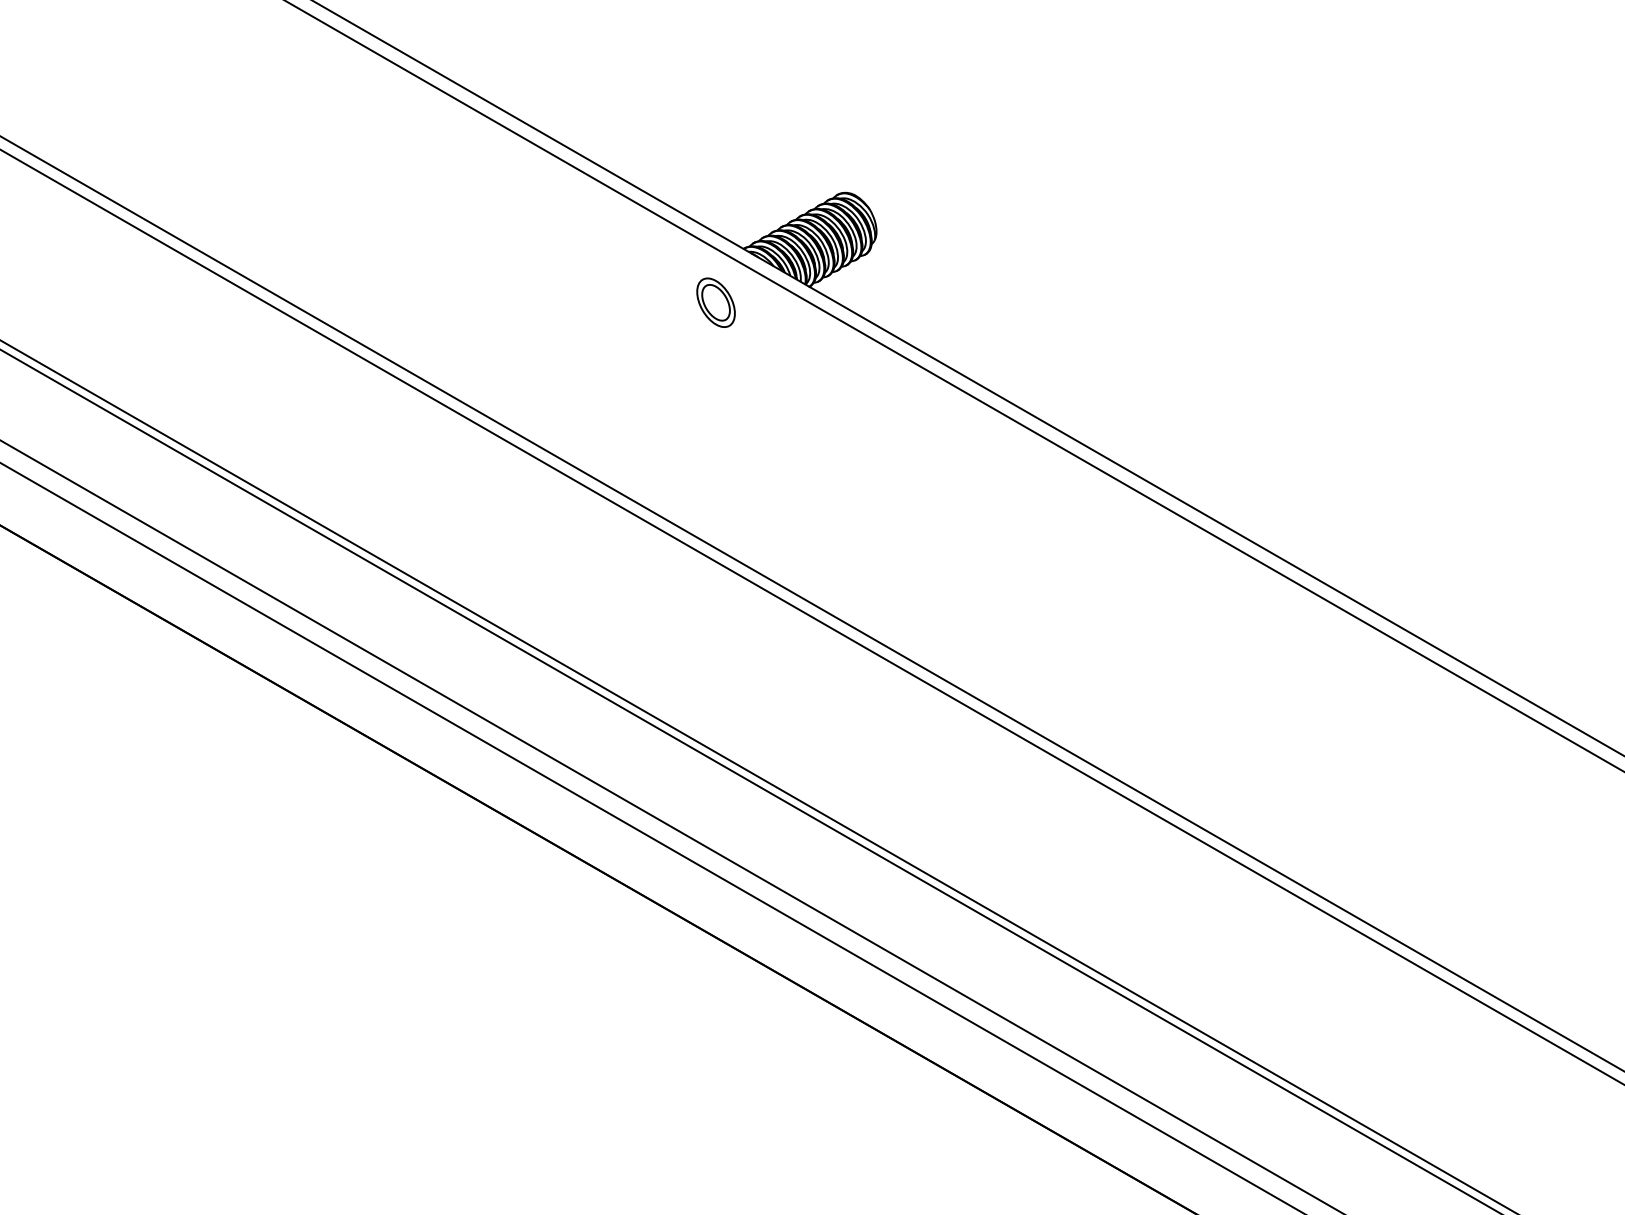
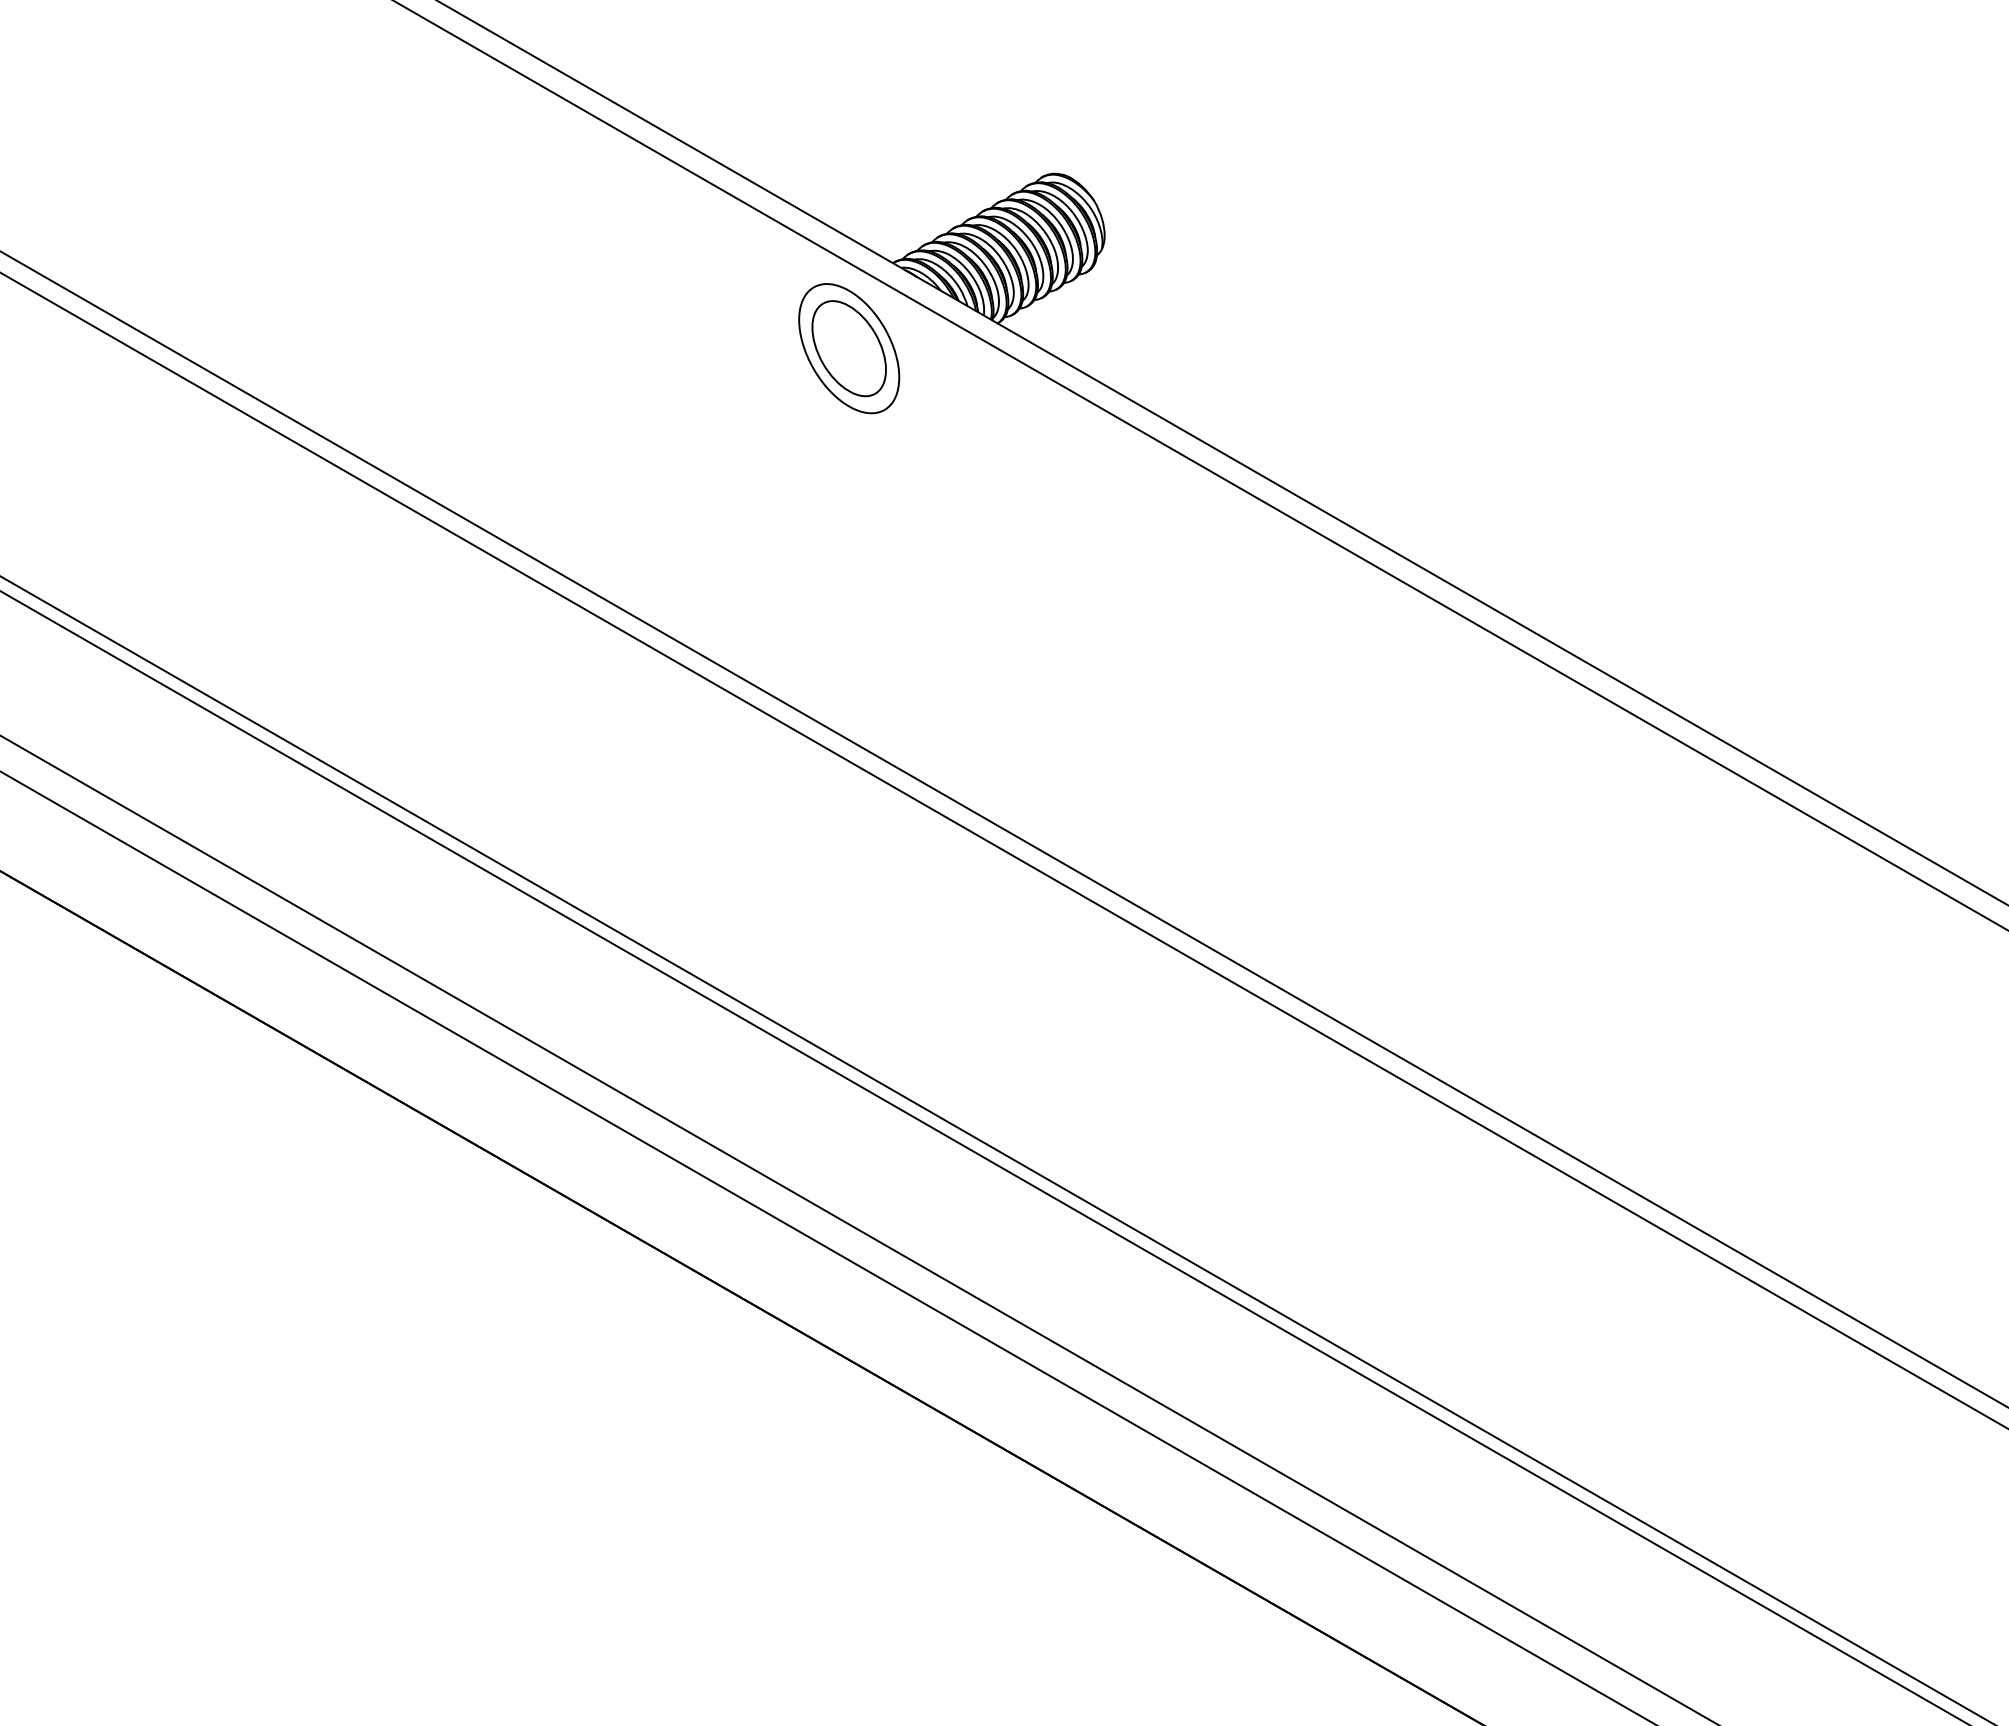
part: (715, 302) -> (848, 348), size x1.67

